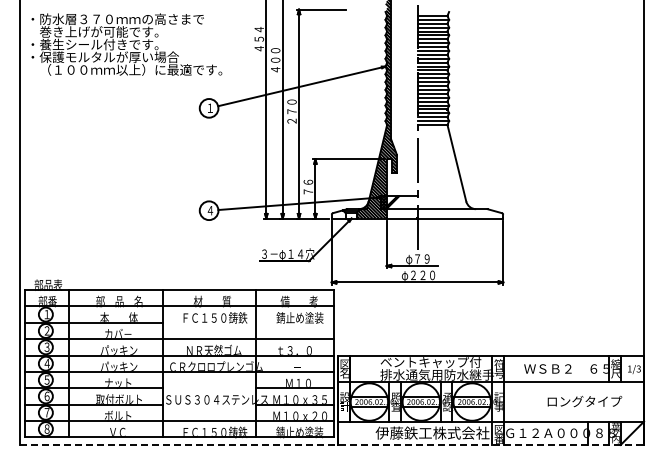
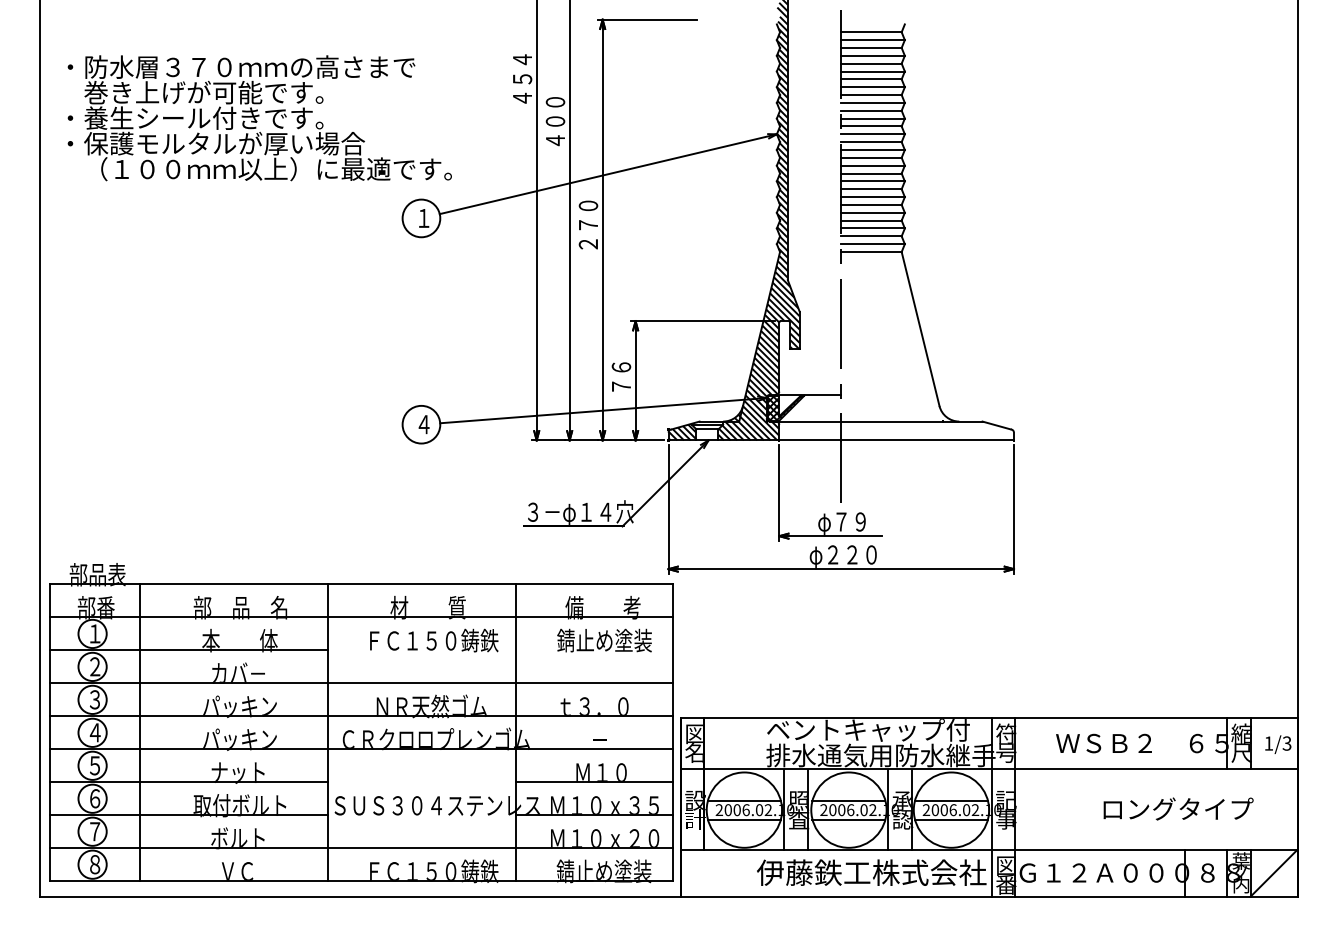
text: (126, 44) -> (259, 118), moved
hatch: (338, 214) -> (682, 432), added
line: (332, 445) -> (670, 897), dashed -> solid

